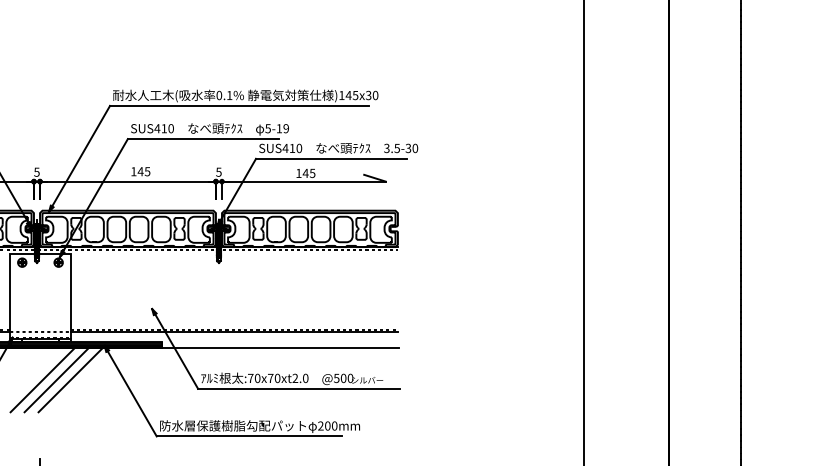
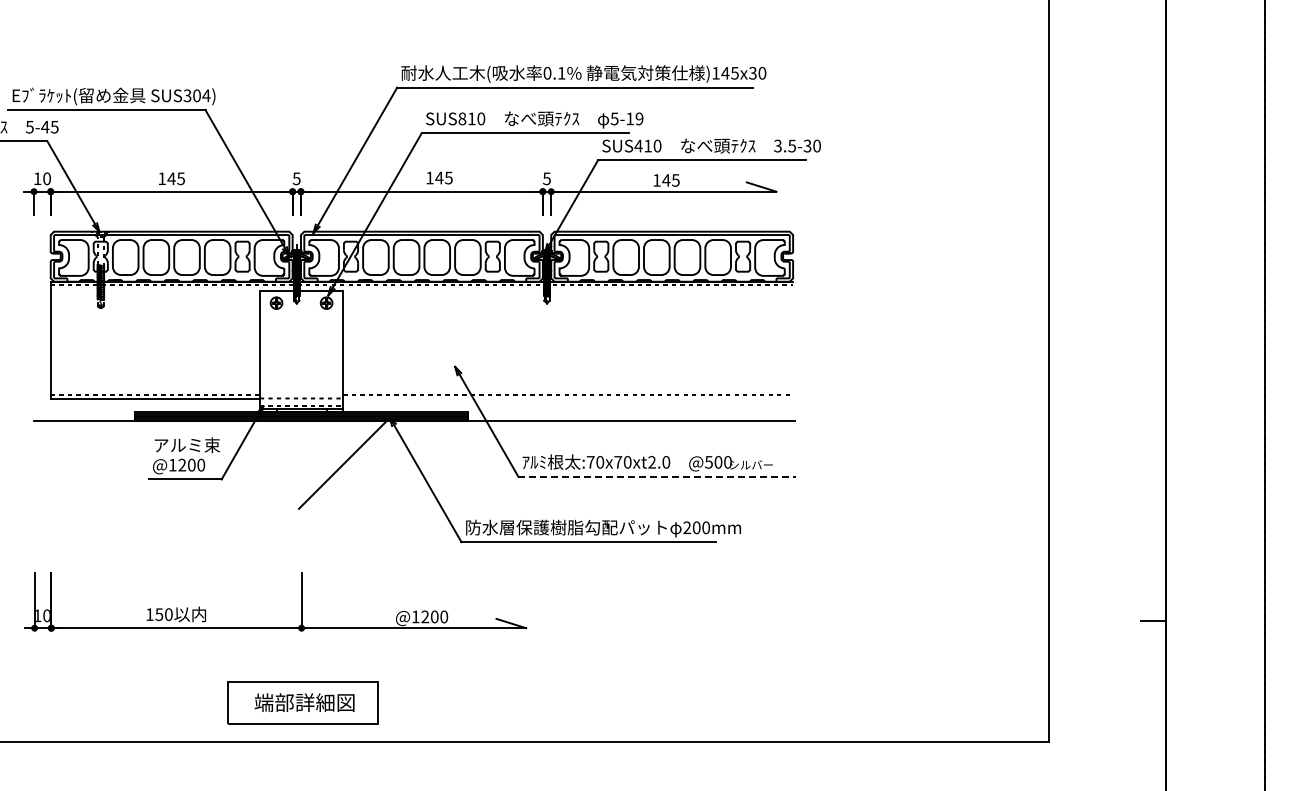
text: (157, 128) -> (462, 118), SUS410 -> SUS810
line: (234, 332) -> (568, 398), removed
line: (42, 379) -> (304, 464), removed
line: (56, 379) -> (323, 464), removed
line: (299, 388) -> (657, 476), solid -> dashed

